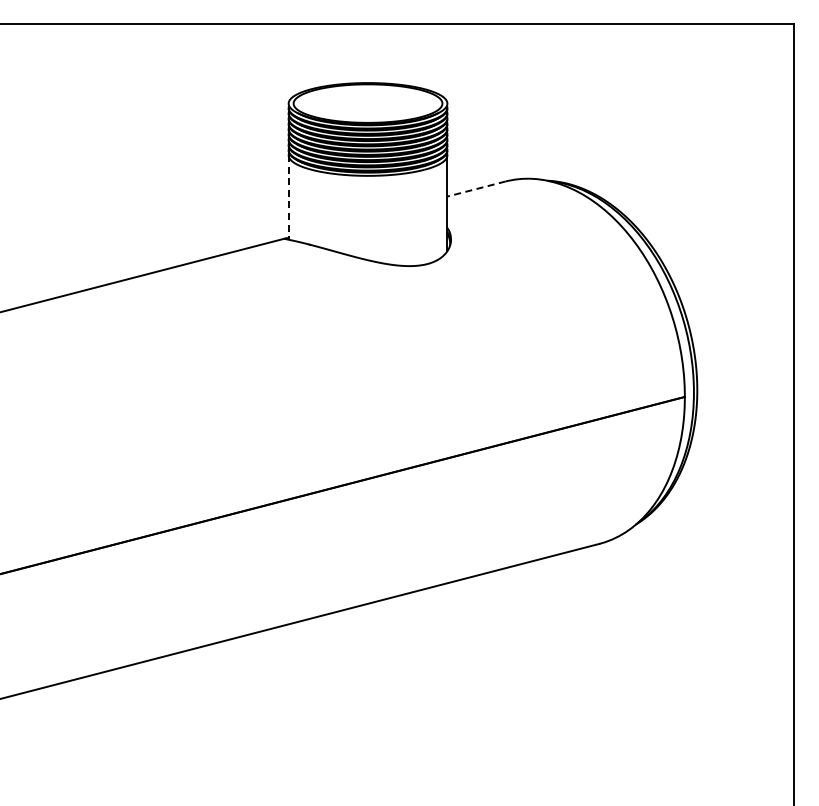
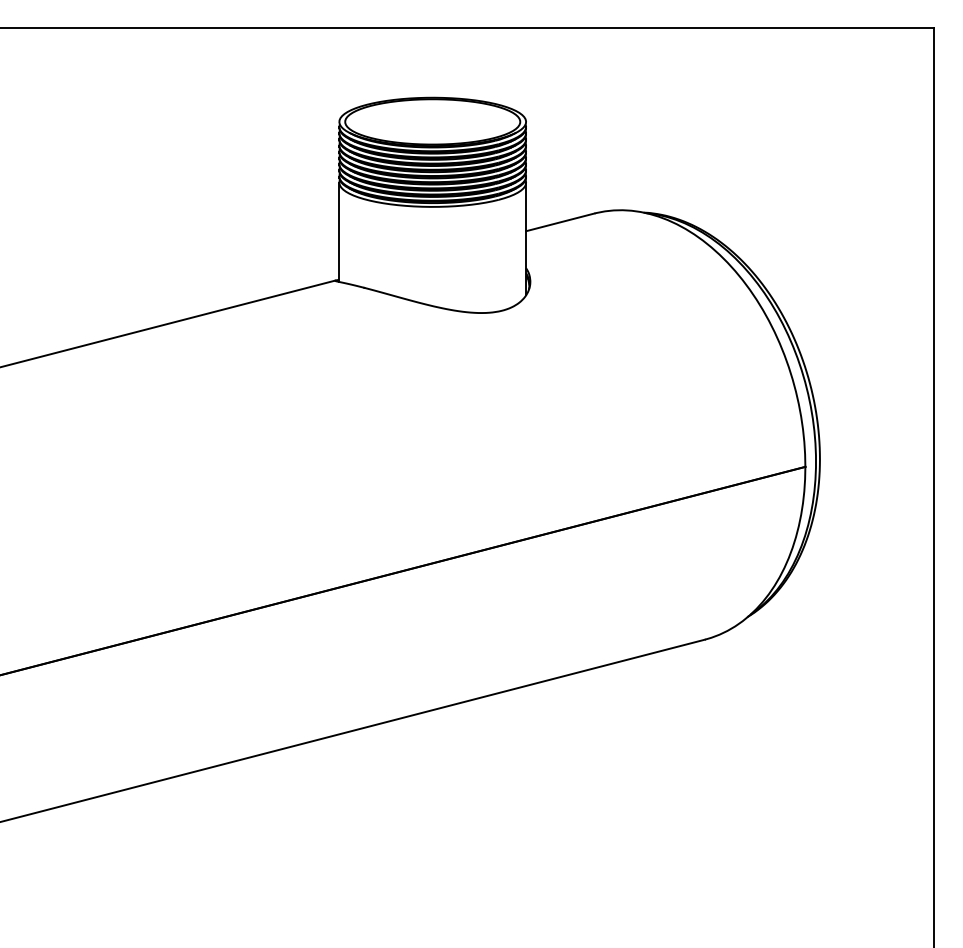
line: (476, 189) -> (560, 222), dashed -> solid
line: (288, 198) -> (339, 233), dashed -> solid

